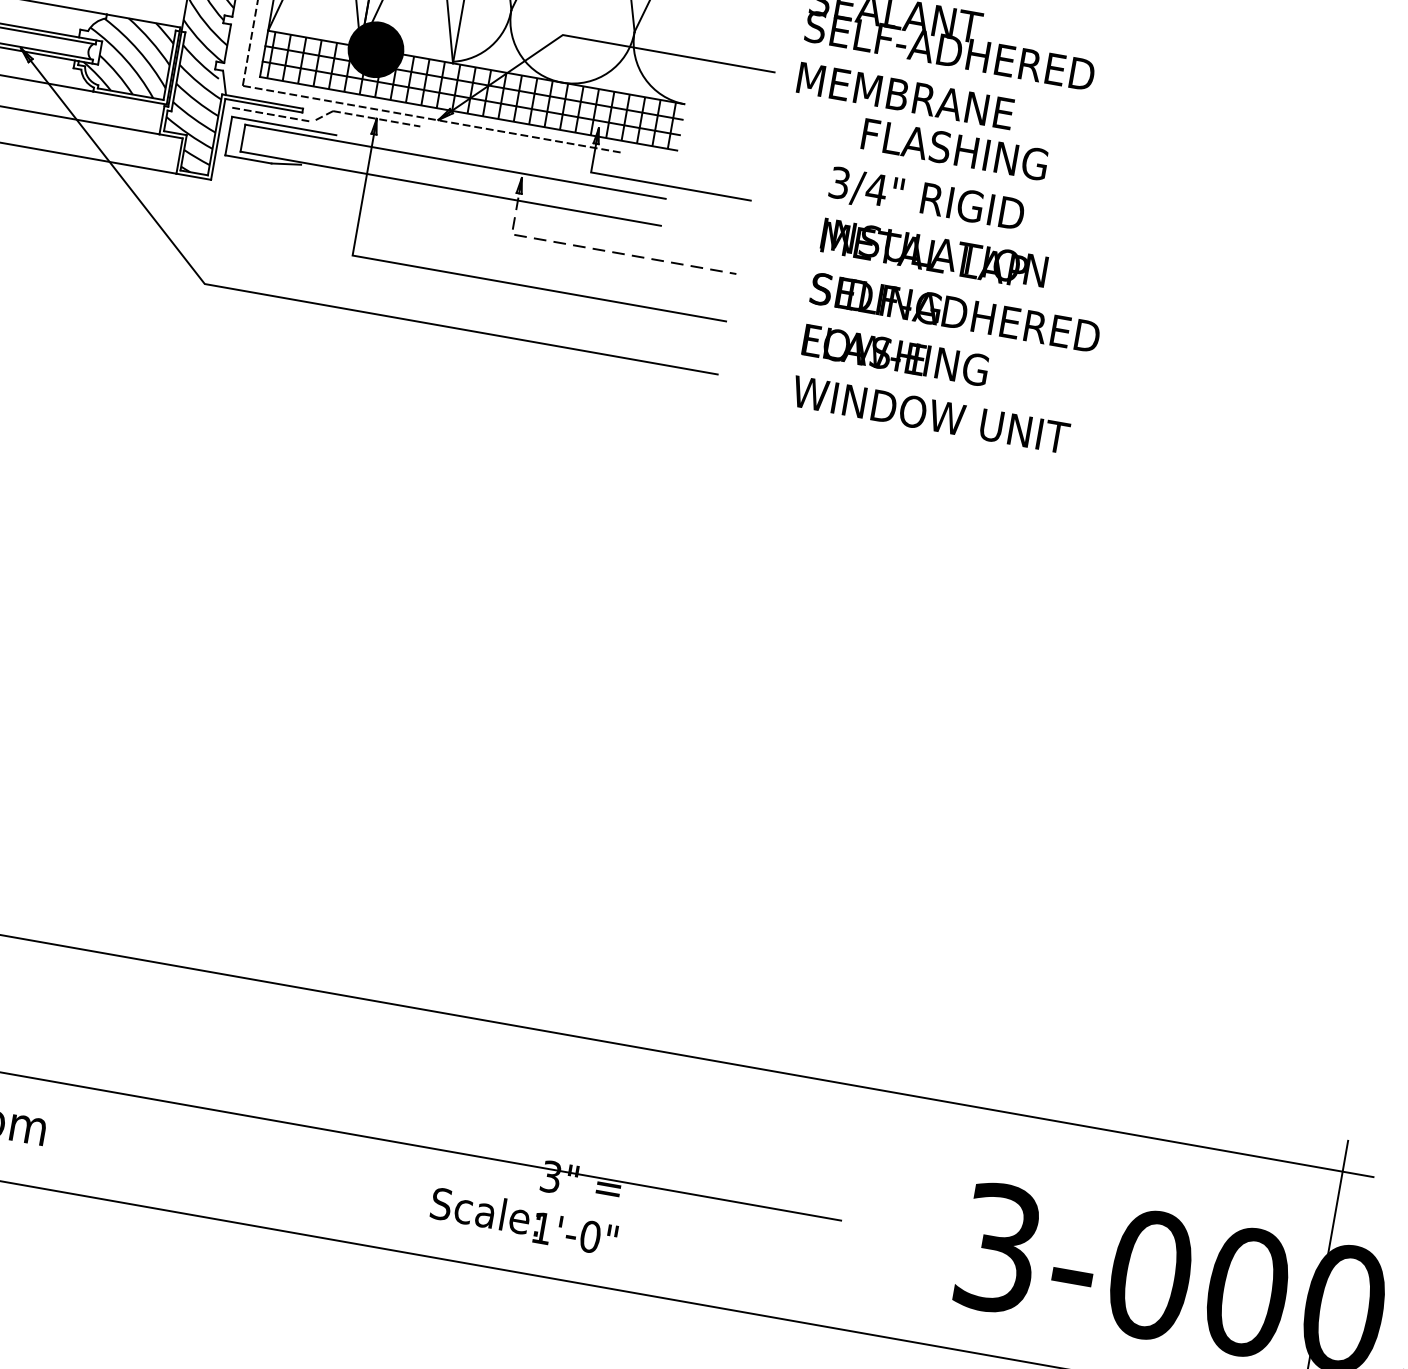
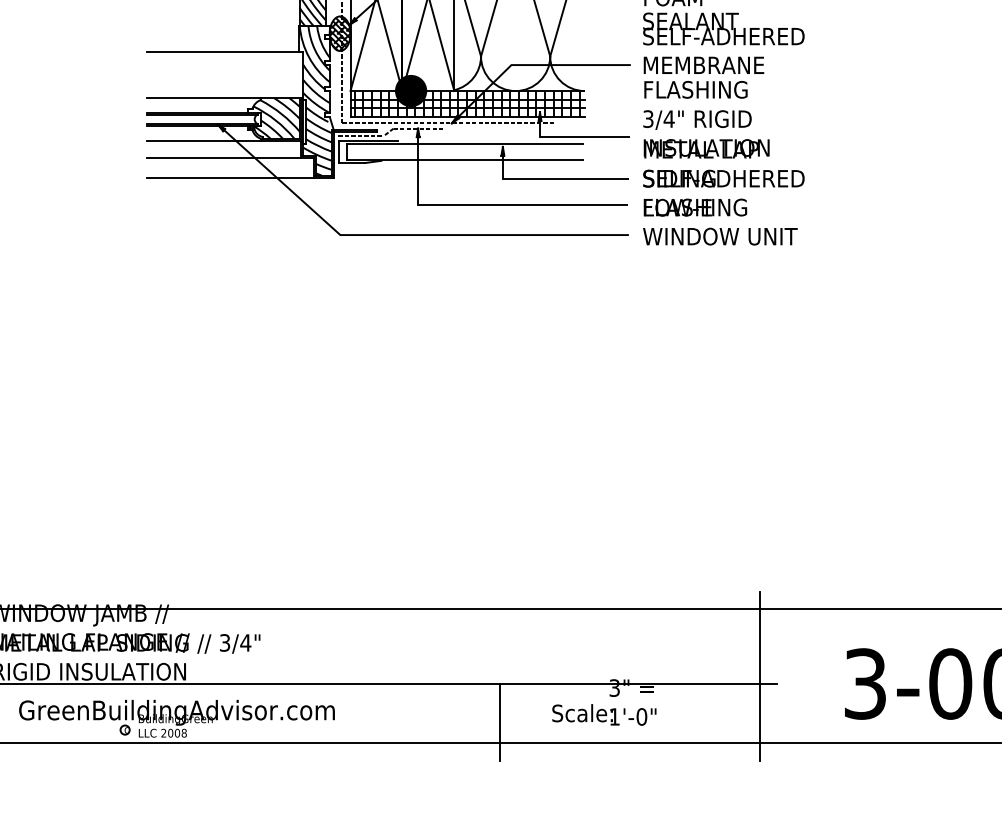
text: (954, 148) -> (695, 89), moved
line: (594, 248) -> (549, 178), dashed -> solid
text: (955, 310) -> (723, 177), moved
line: (812, 1199) -> (759, 675), added
line: (335, 1202) -> (499, 722), added

